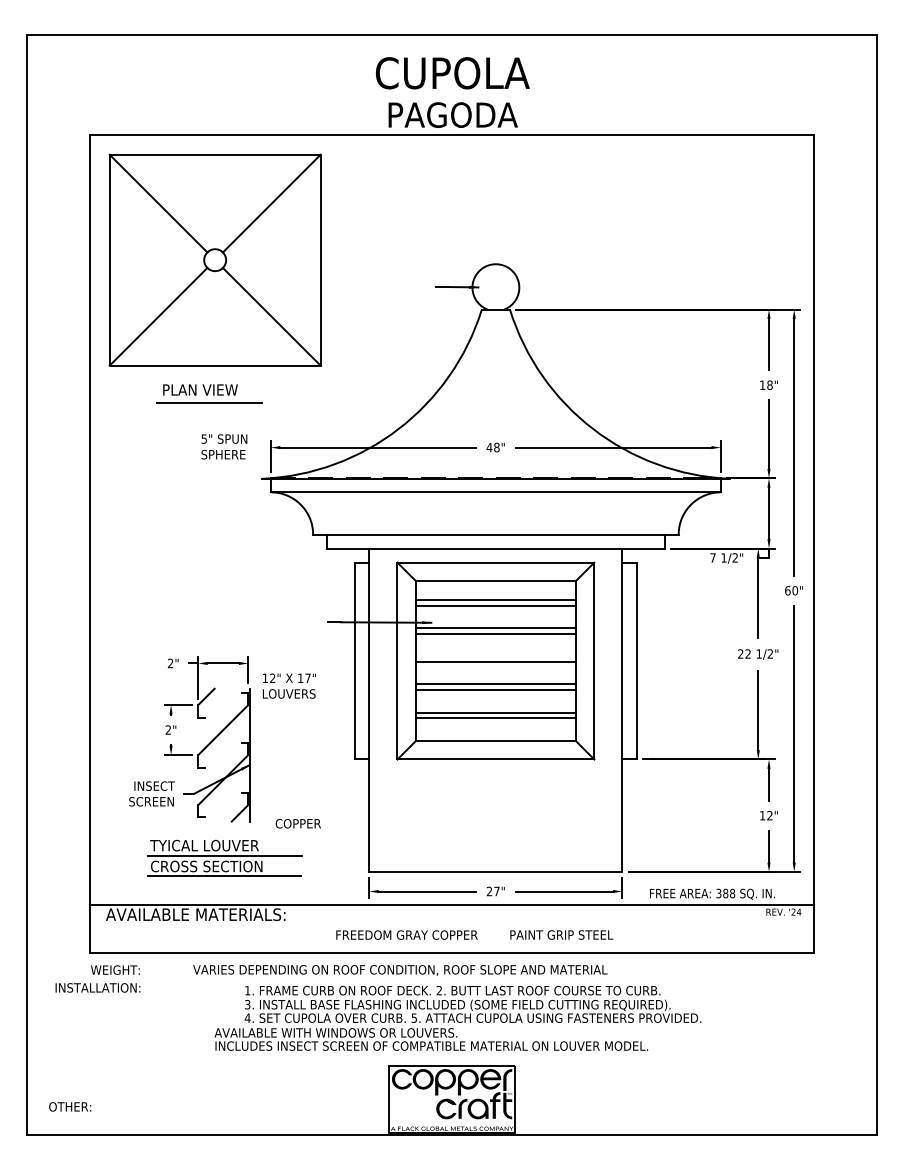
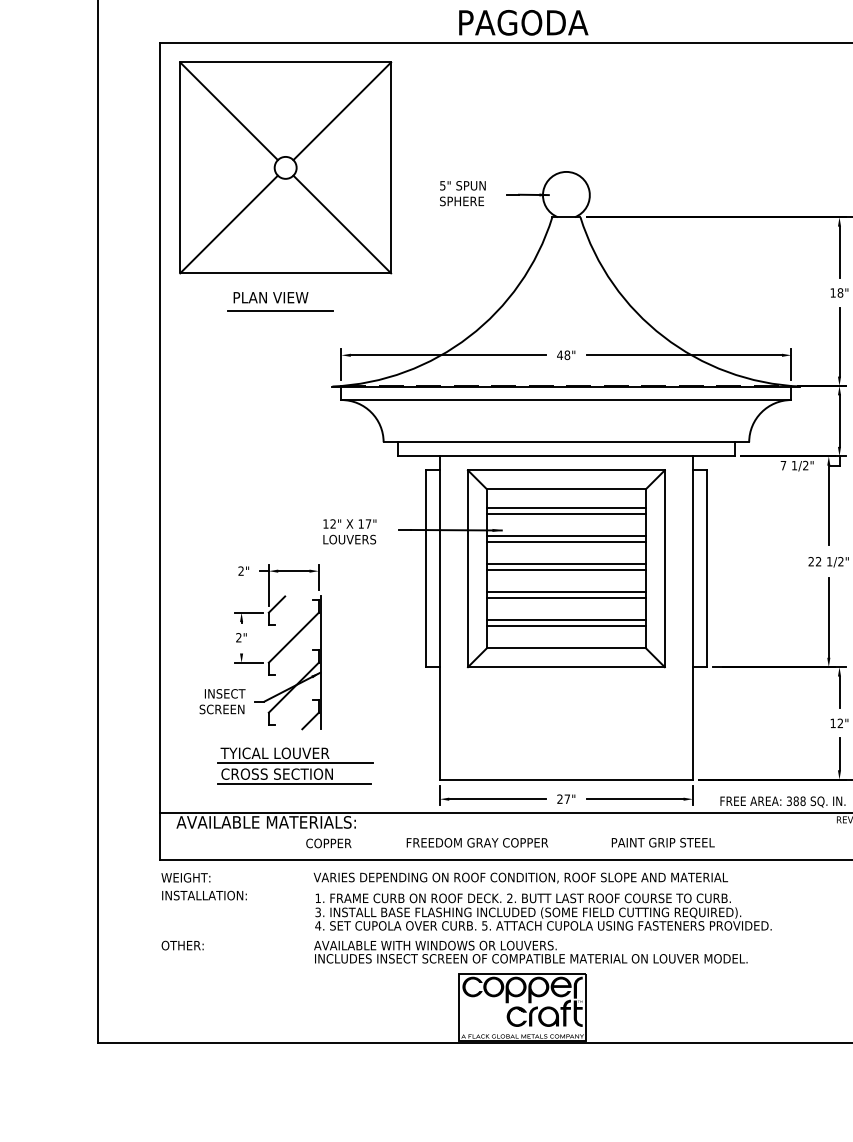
text: (224, 446) -> (463, 193), moved
line: (495, 656) -> (566, 564), added
text: (288, 685) -> (349, 531), moved
text: (297, 823) -> (328, 843), moved
text: (561, 934) -> (663, 842), moved
text: (400, 970) -> (521, 878), moved
text: (97, 987) -> (204, 895), moved
text: (430, 1039) -> (530, 952), moved
text: (70, 1106) -> (183, 945), moved

